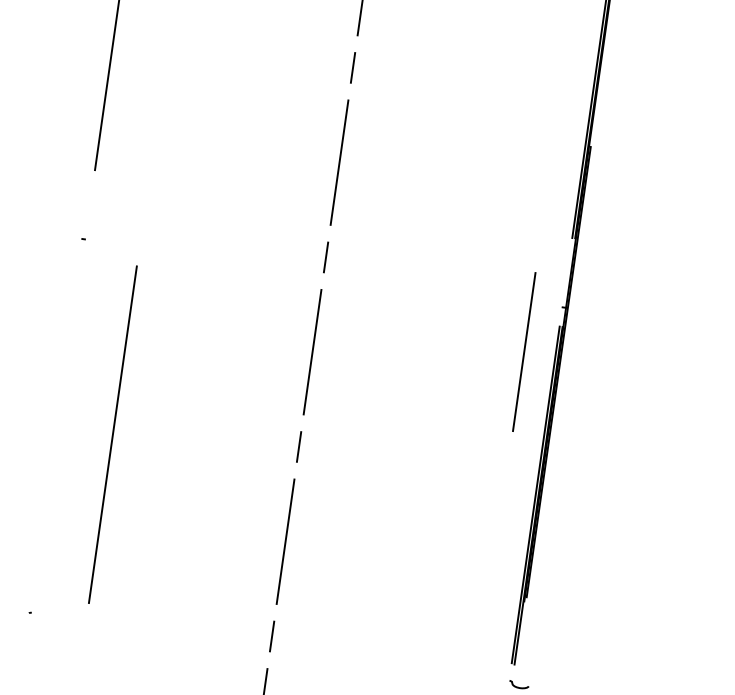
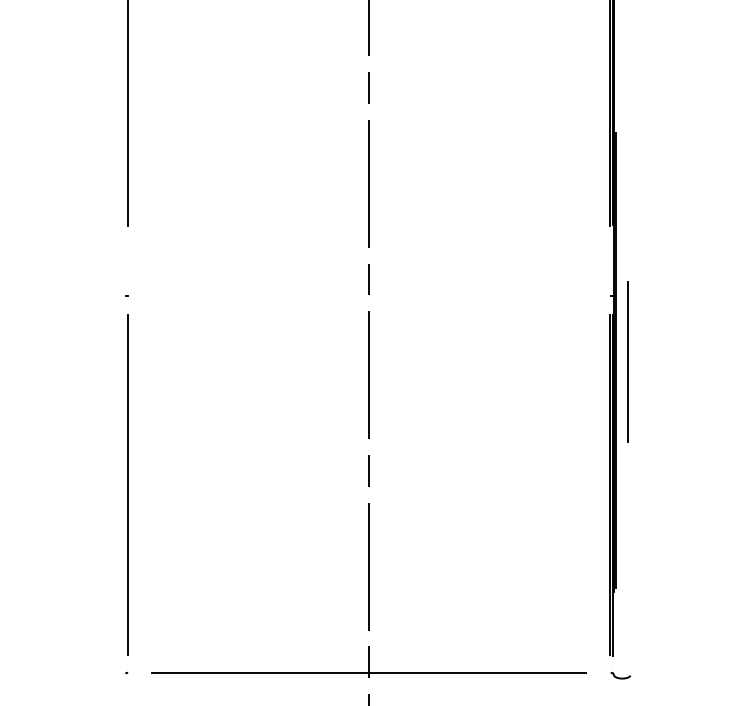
line: (523, 351) -> (627, 361), moved
line: (112, 434) -> (127, 484), moved
line: (270, 646) -> (369, 672), added

